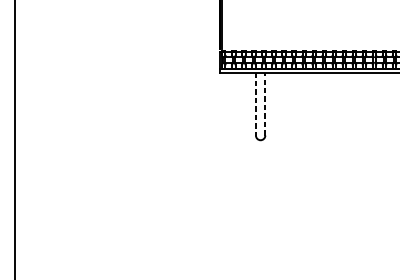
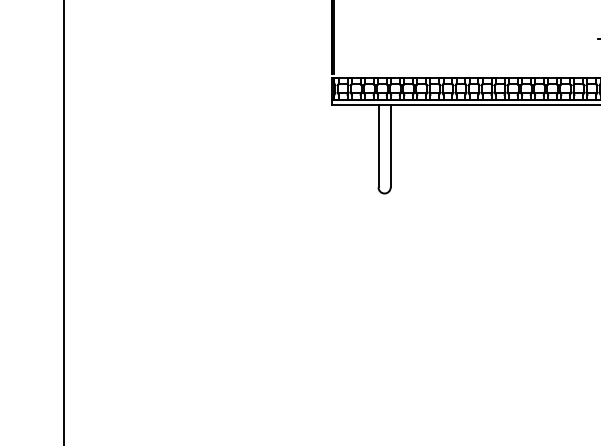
line: (265, 103) -> (390, 145), dashed -> solid
line: (255, 104) -> (378, 146), dashed -> solid

